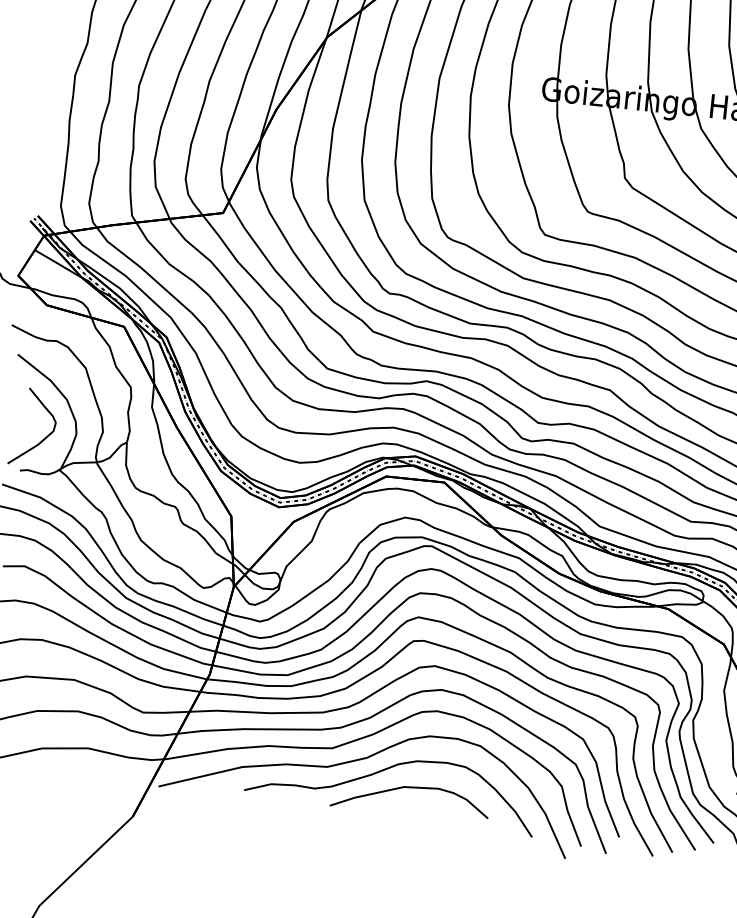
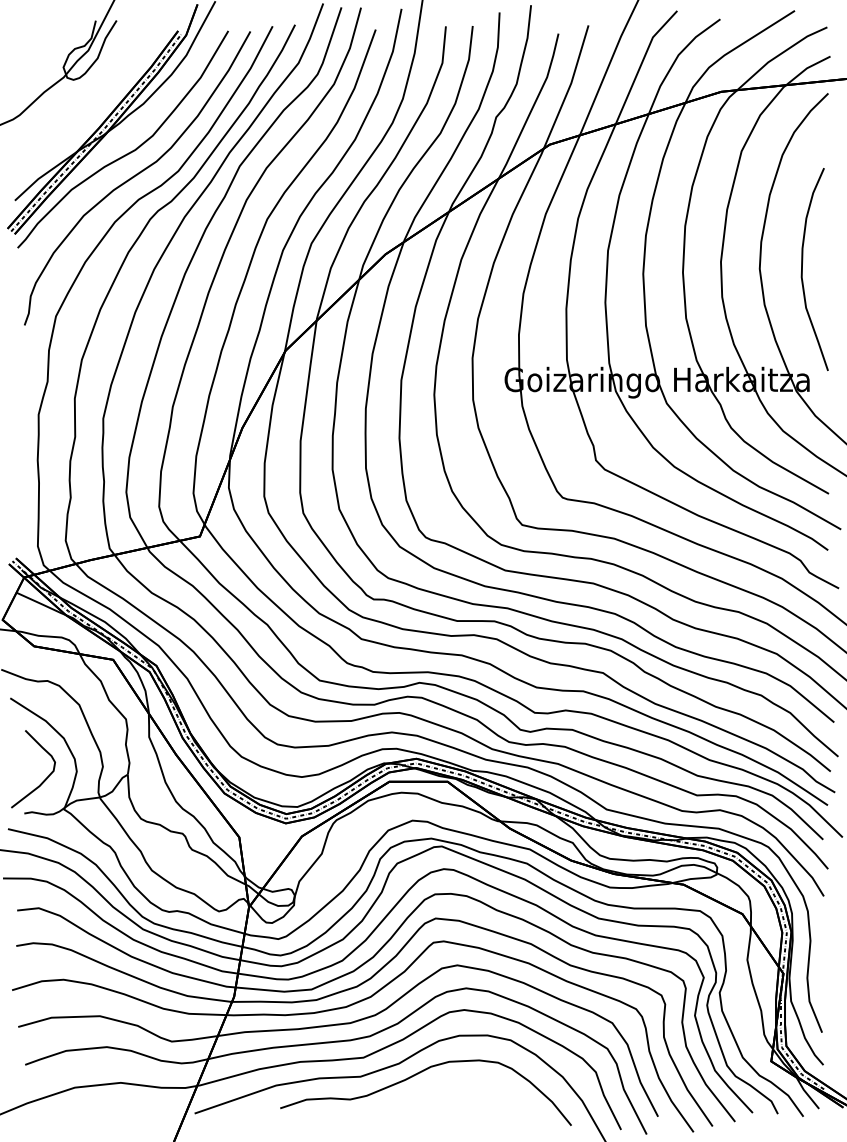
curve: (410, 788) -> (445, 1089), removed

